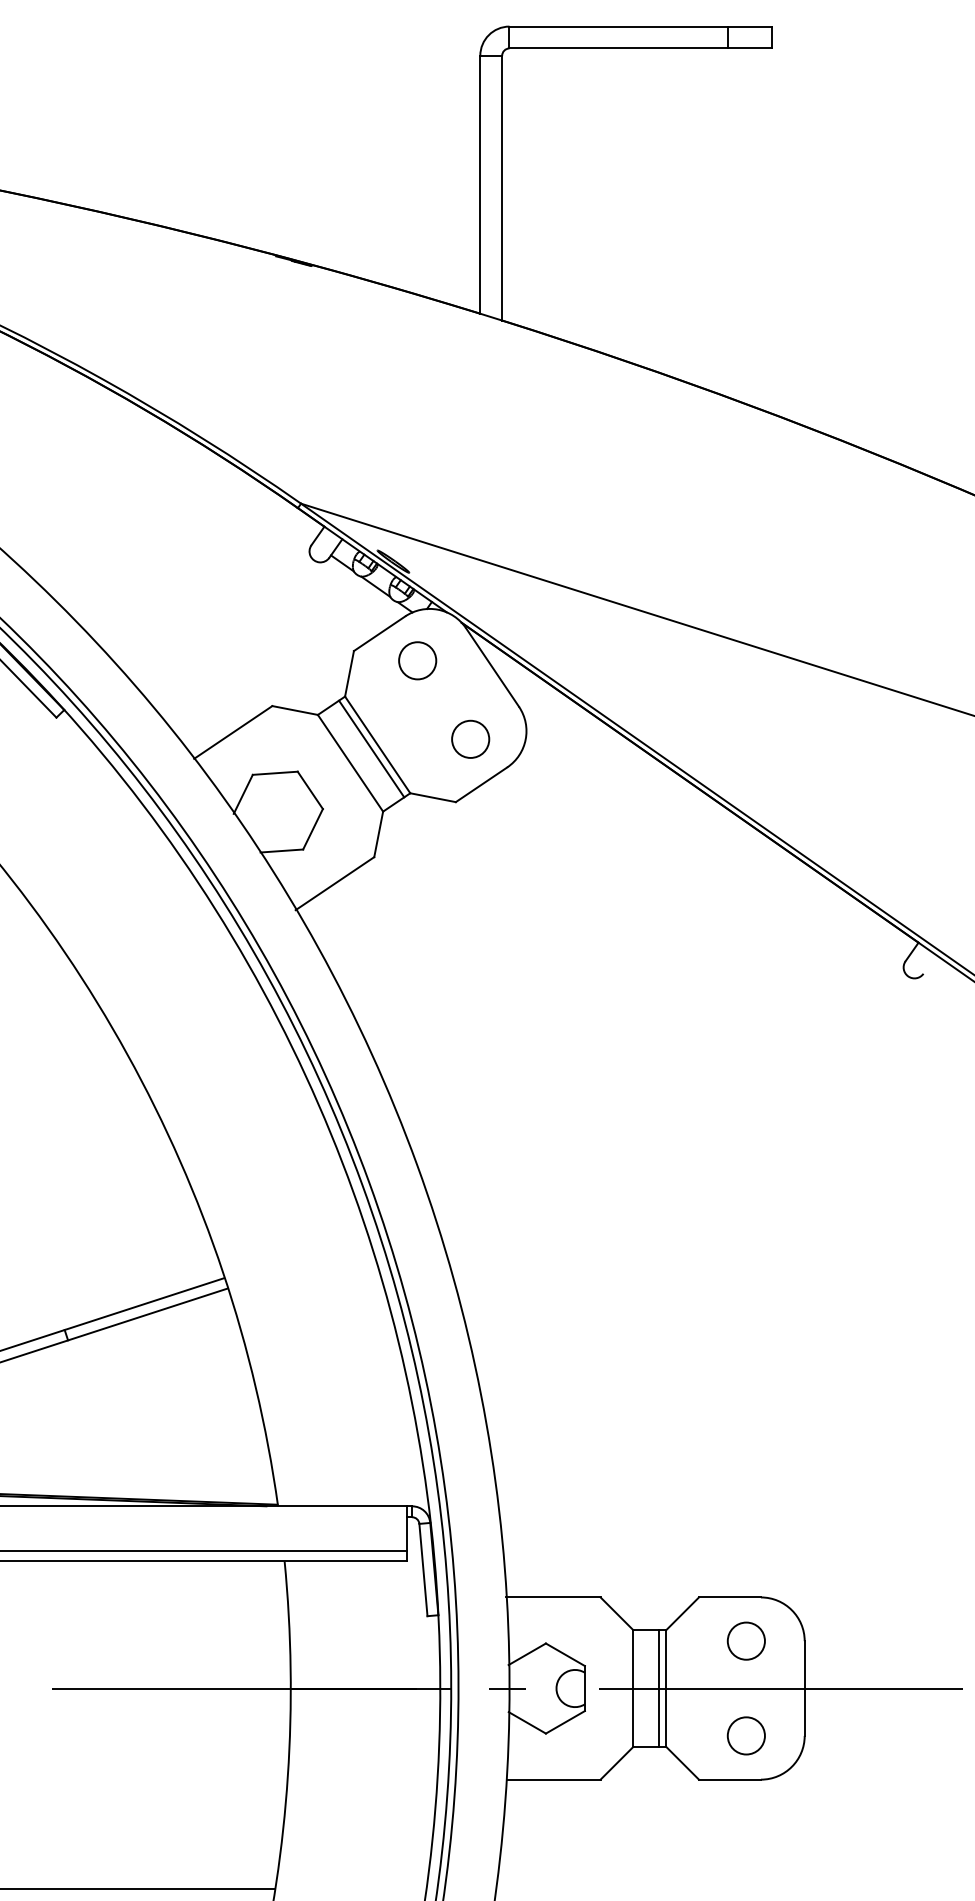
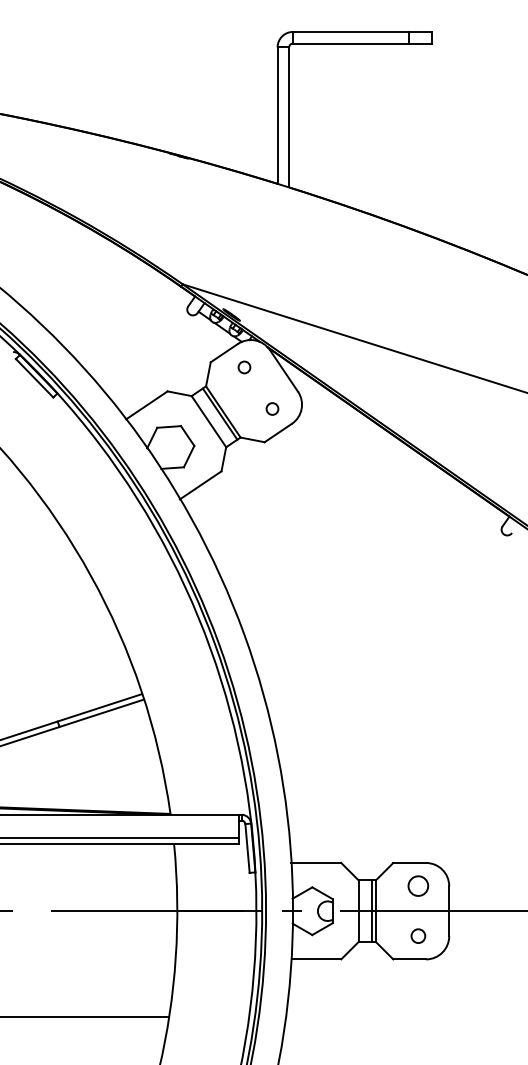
circle: (417, 660) -> (244, 367), size x0.6
circle: (470, 738) -> (272, 408), size x0.6
circle: (746, 1734) -> (418, 935), size x0.7

